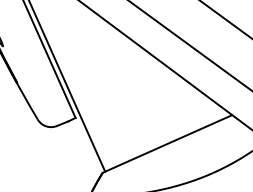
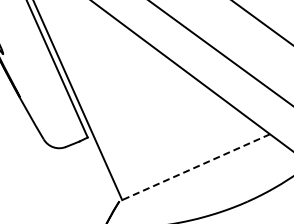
line: (167, 144) -> (194, 168), solid -> dashed

